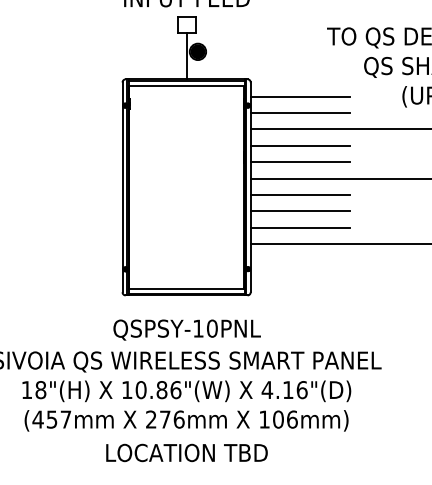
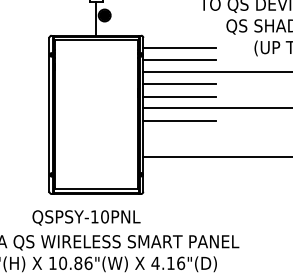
line: (300, 211) -> (179, 132), removed
line: (300, 227) -> (179, 144), removed
text: (186, 329) -> (86, 217), moved

